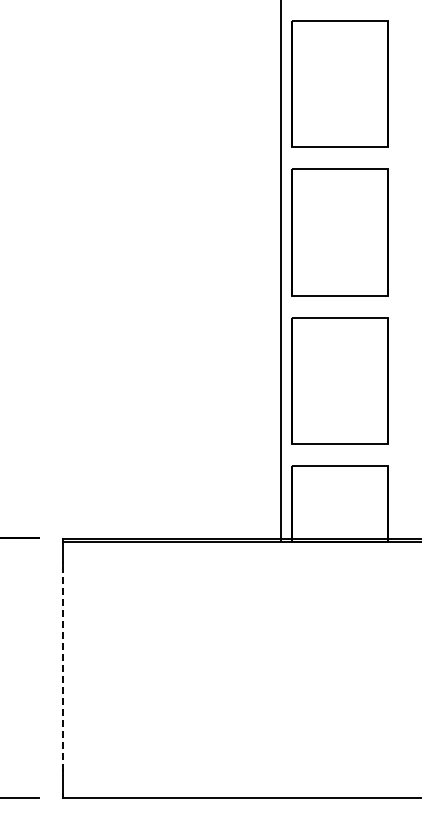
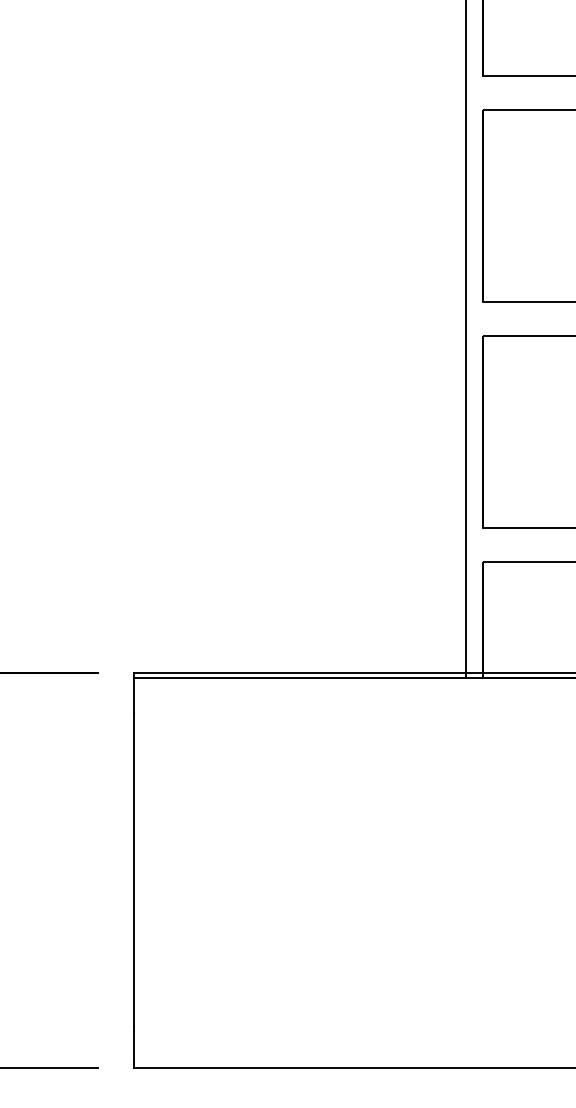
line: (63, 668) -> (134, 870), dashed -> solid

